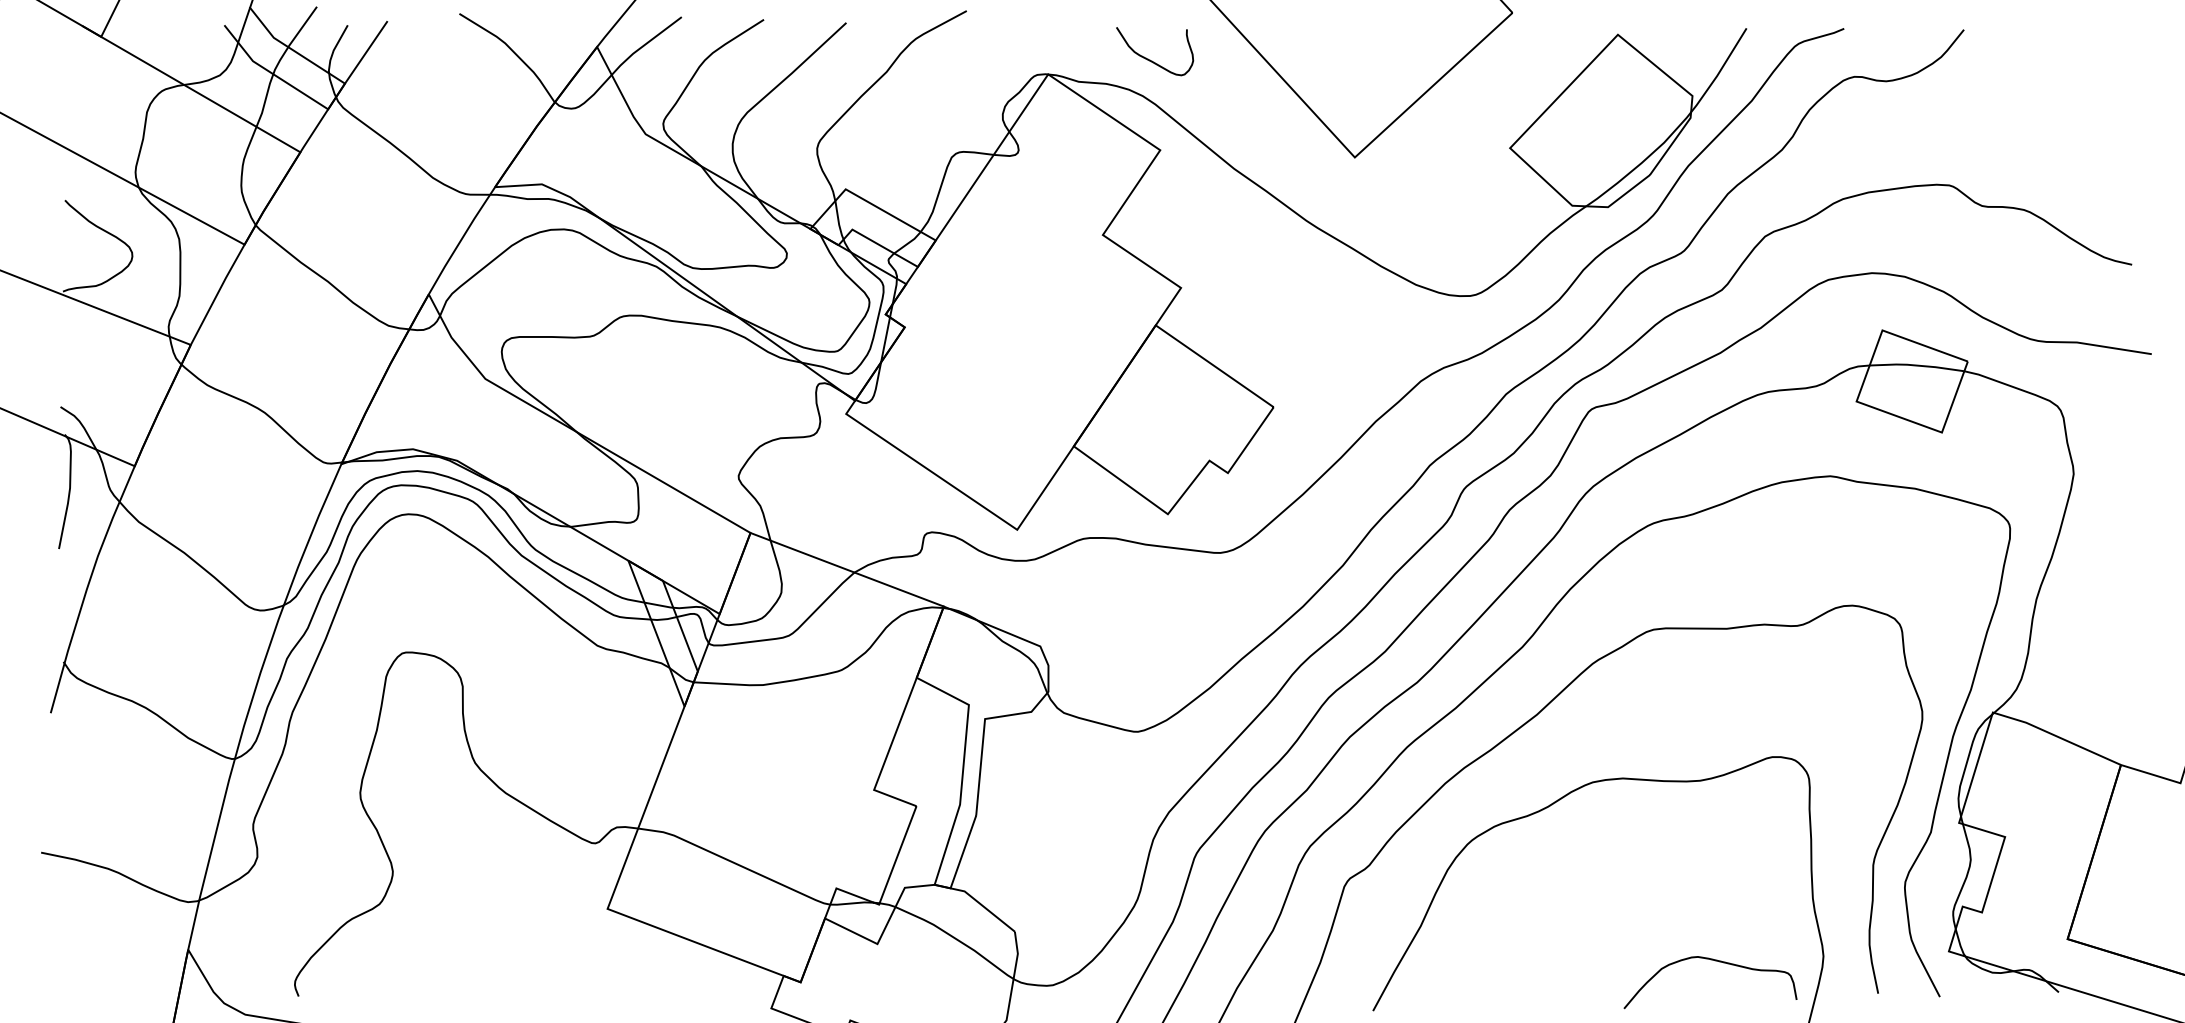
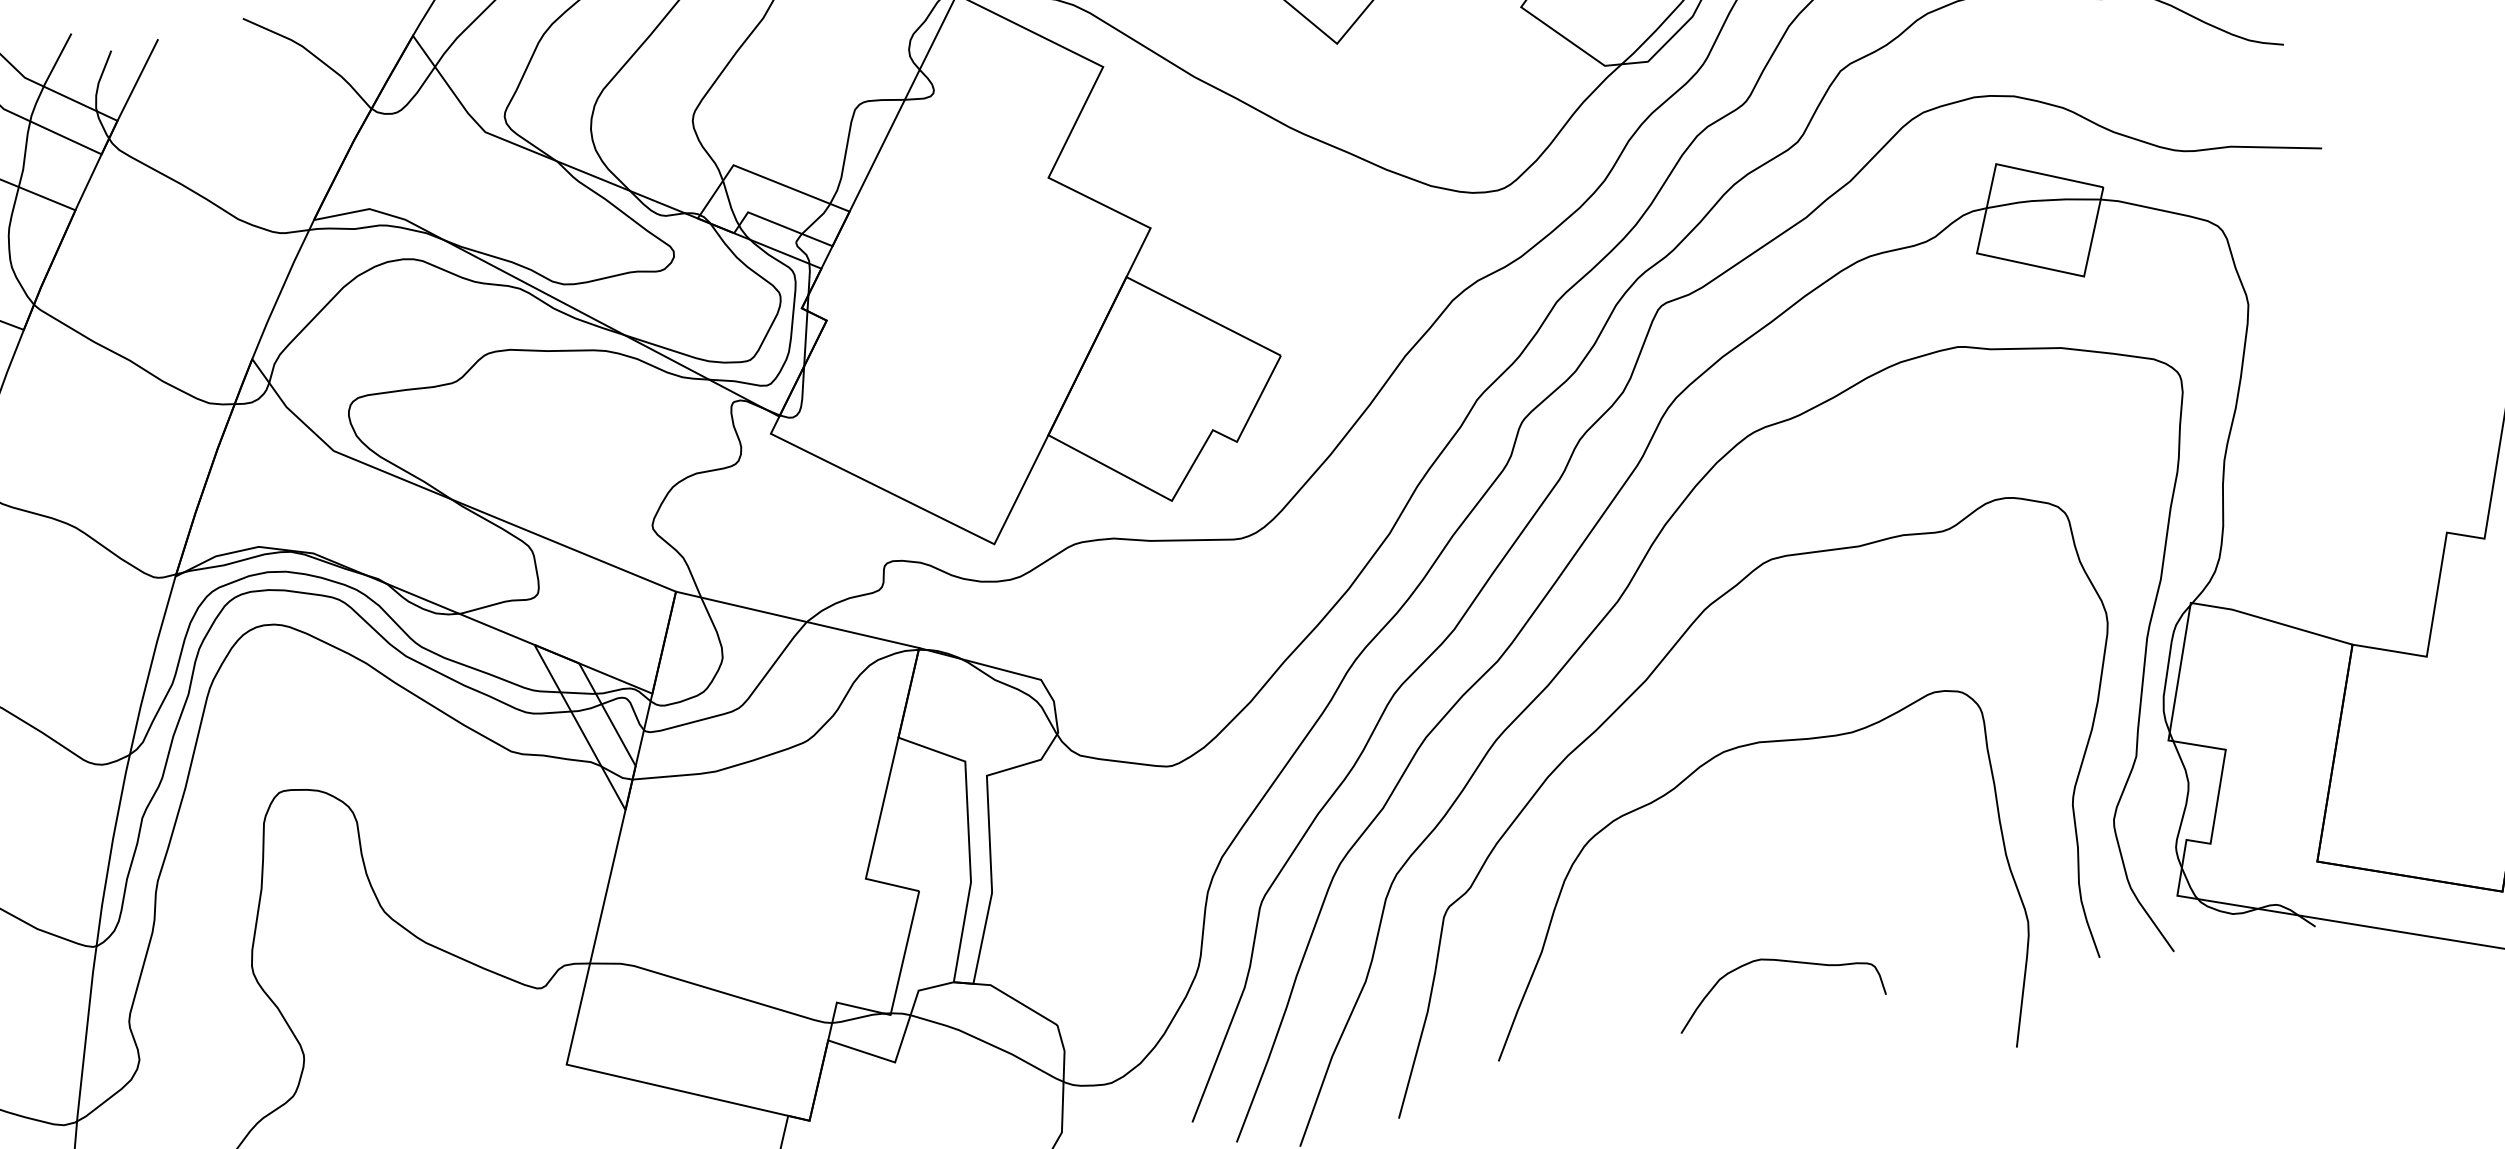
curve: (1715, 961) -> (1782, 962), moved

